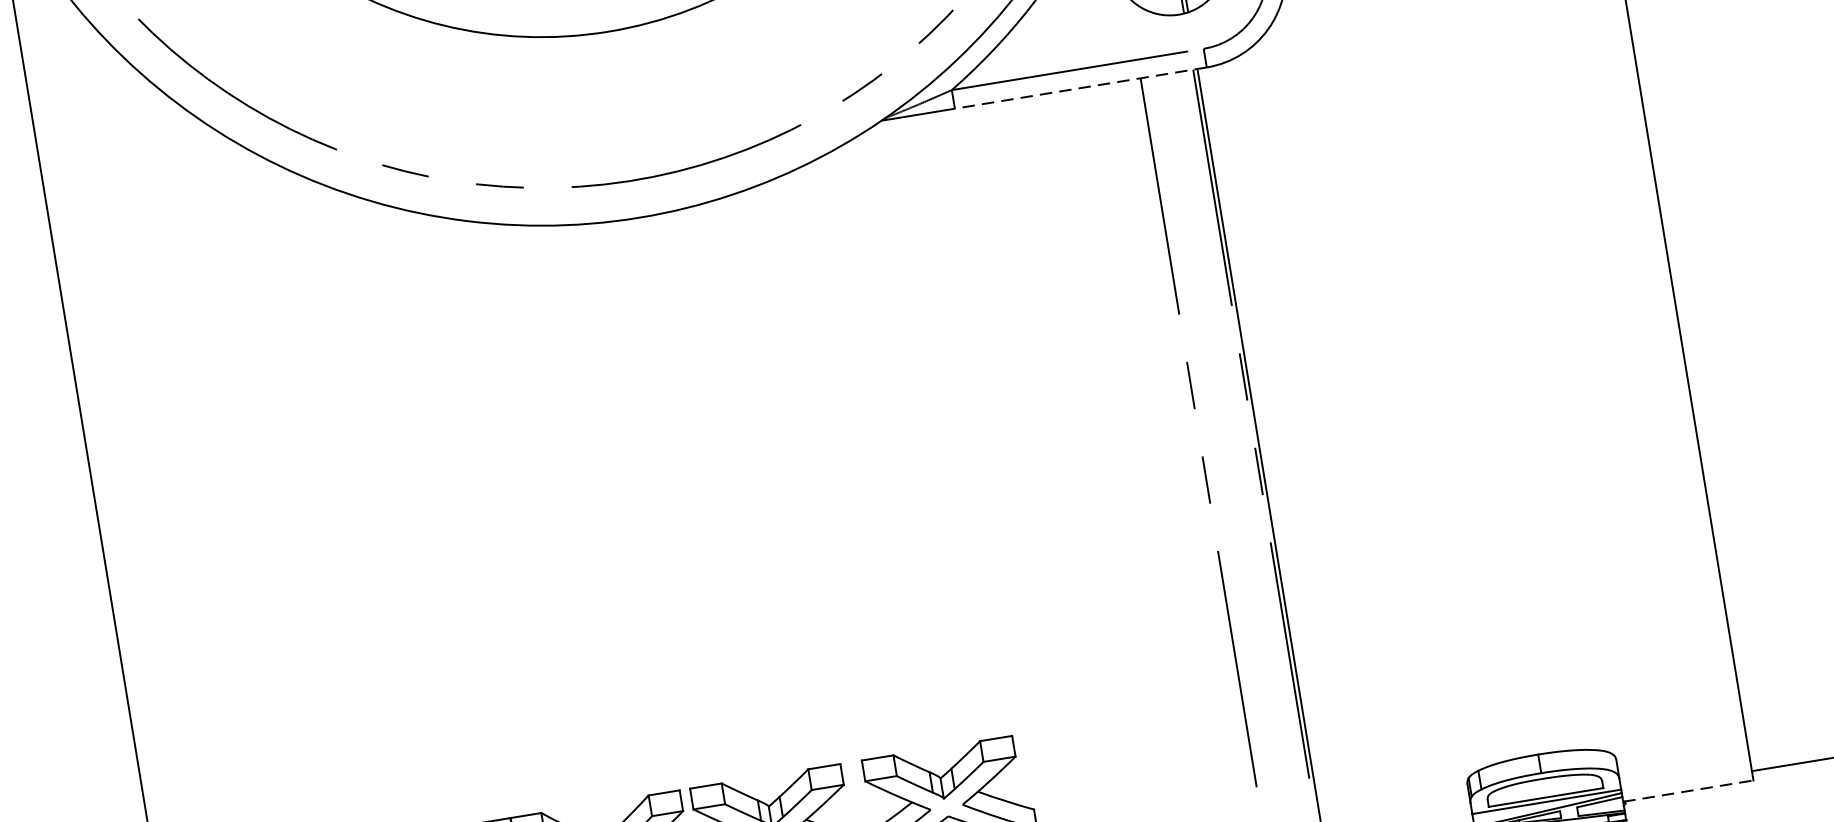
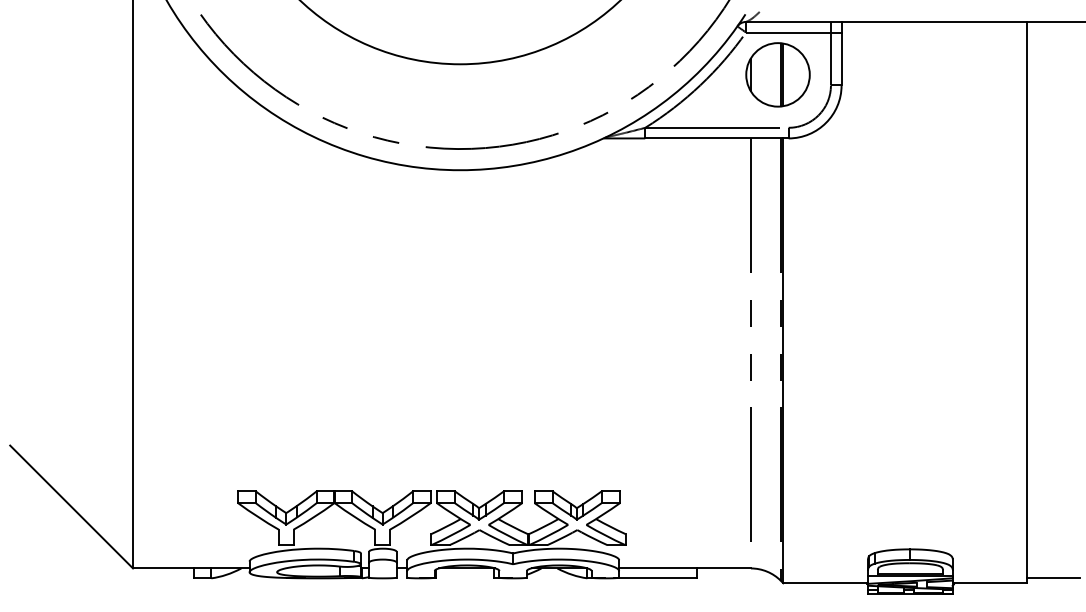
line: (1080, 88) -> (716, 138), dashed -> solid
line: (1689, 791) -> (990, 583), dashed -> solid

